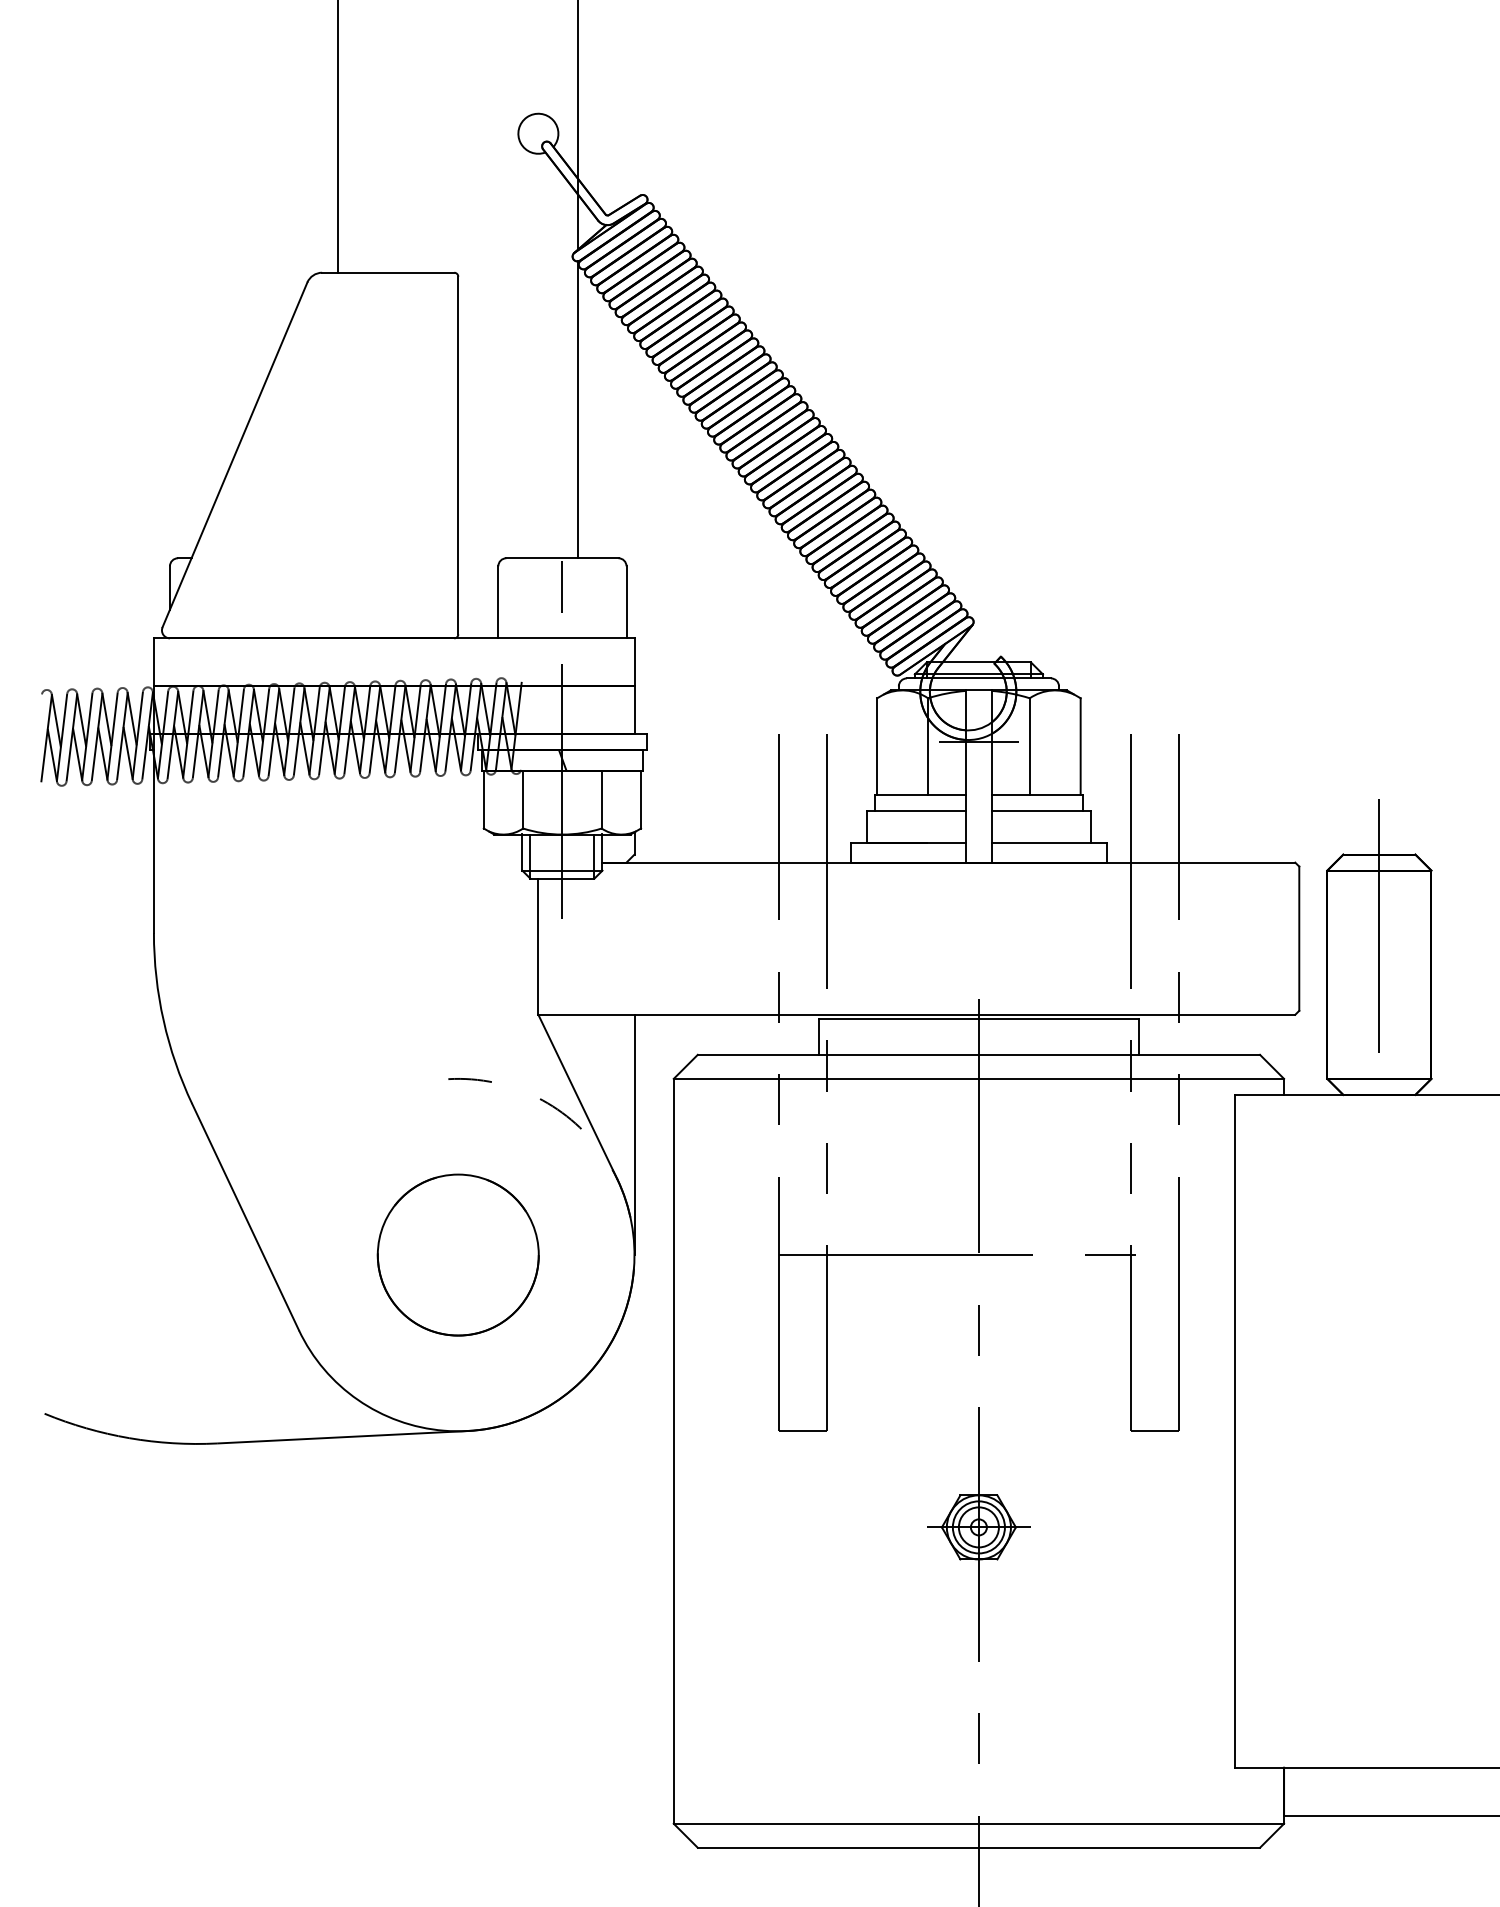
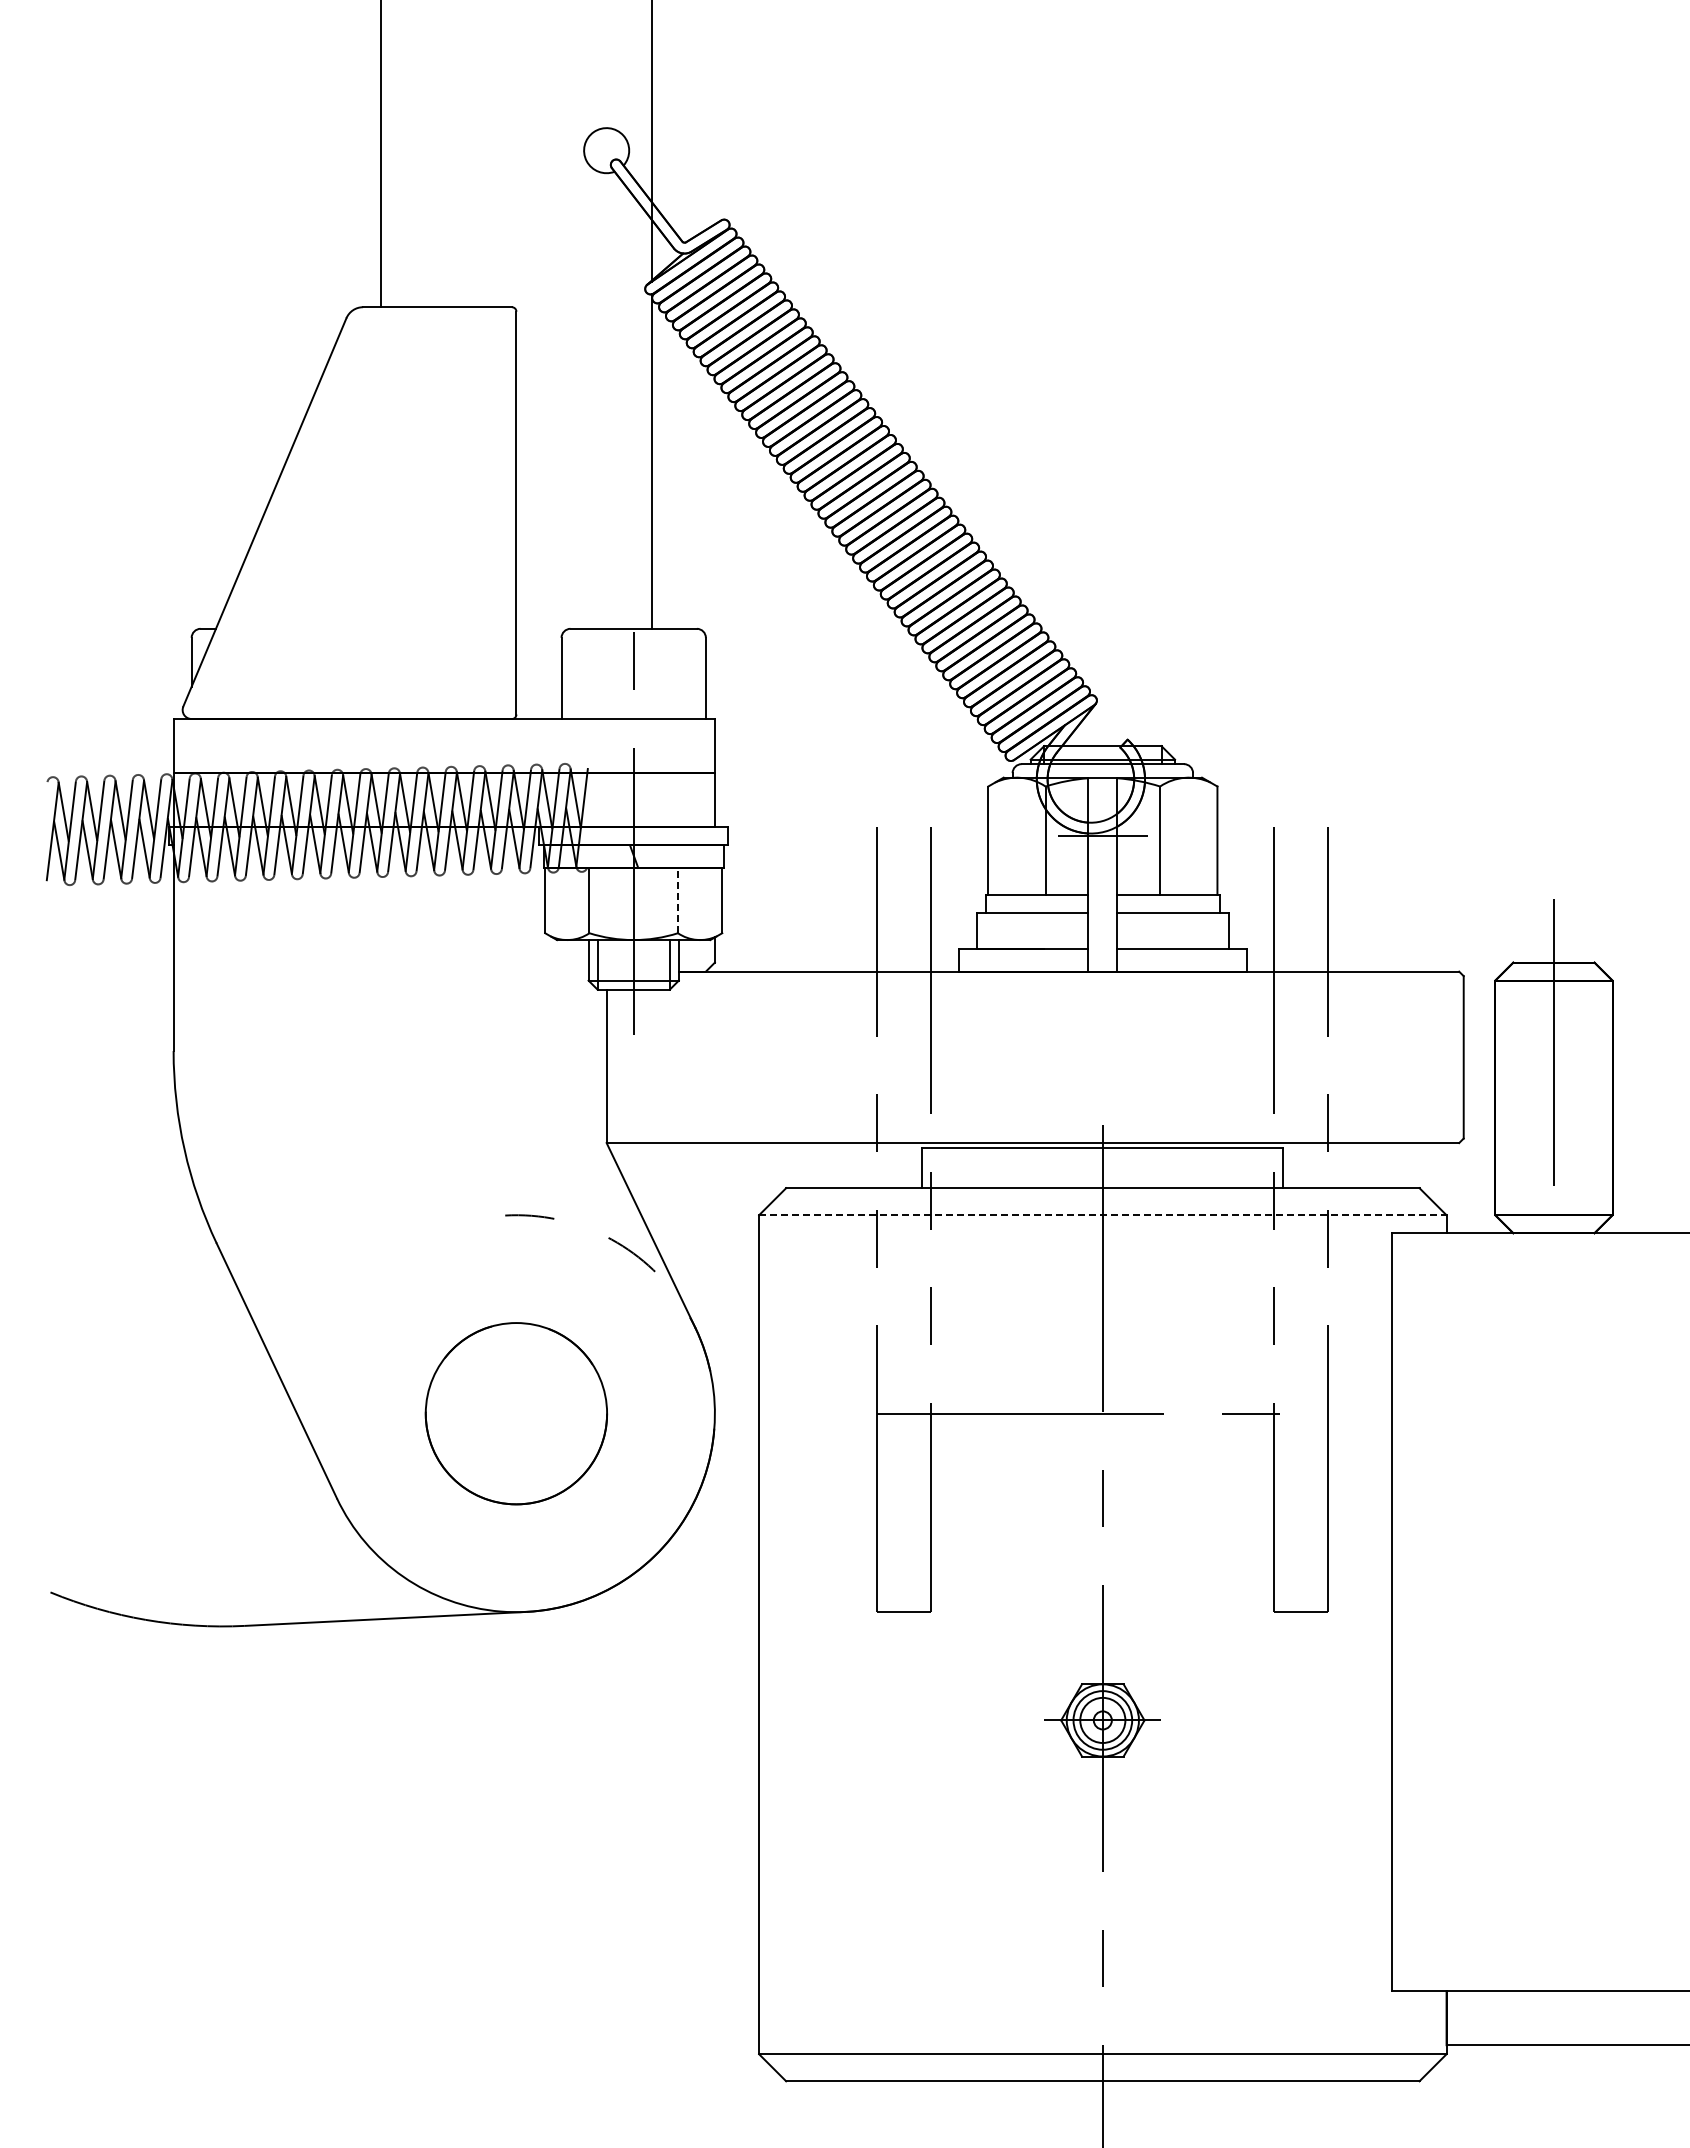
line: (602, 799) -> (678, 900), solid -> dashed
line: (978, 1079) -> (1102, 1215), solid -> dashed
line: (634, 1135) -> (714, 1278), removed

